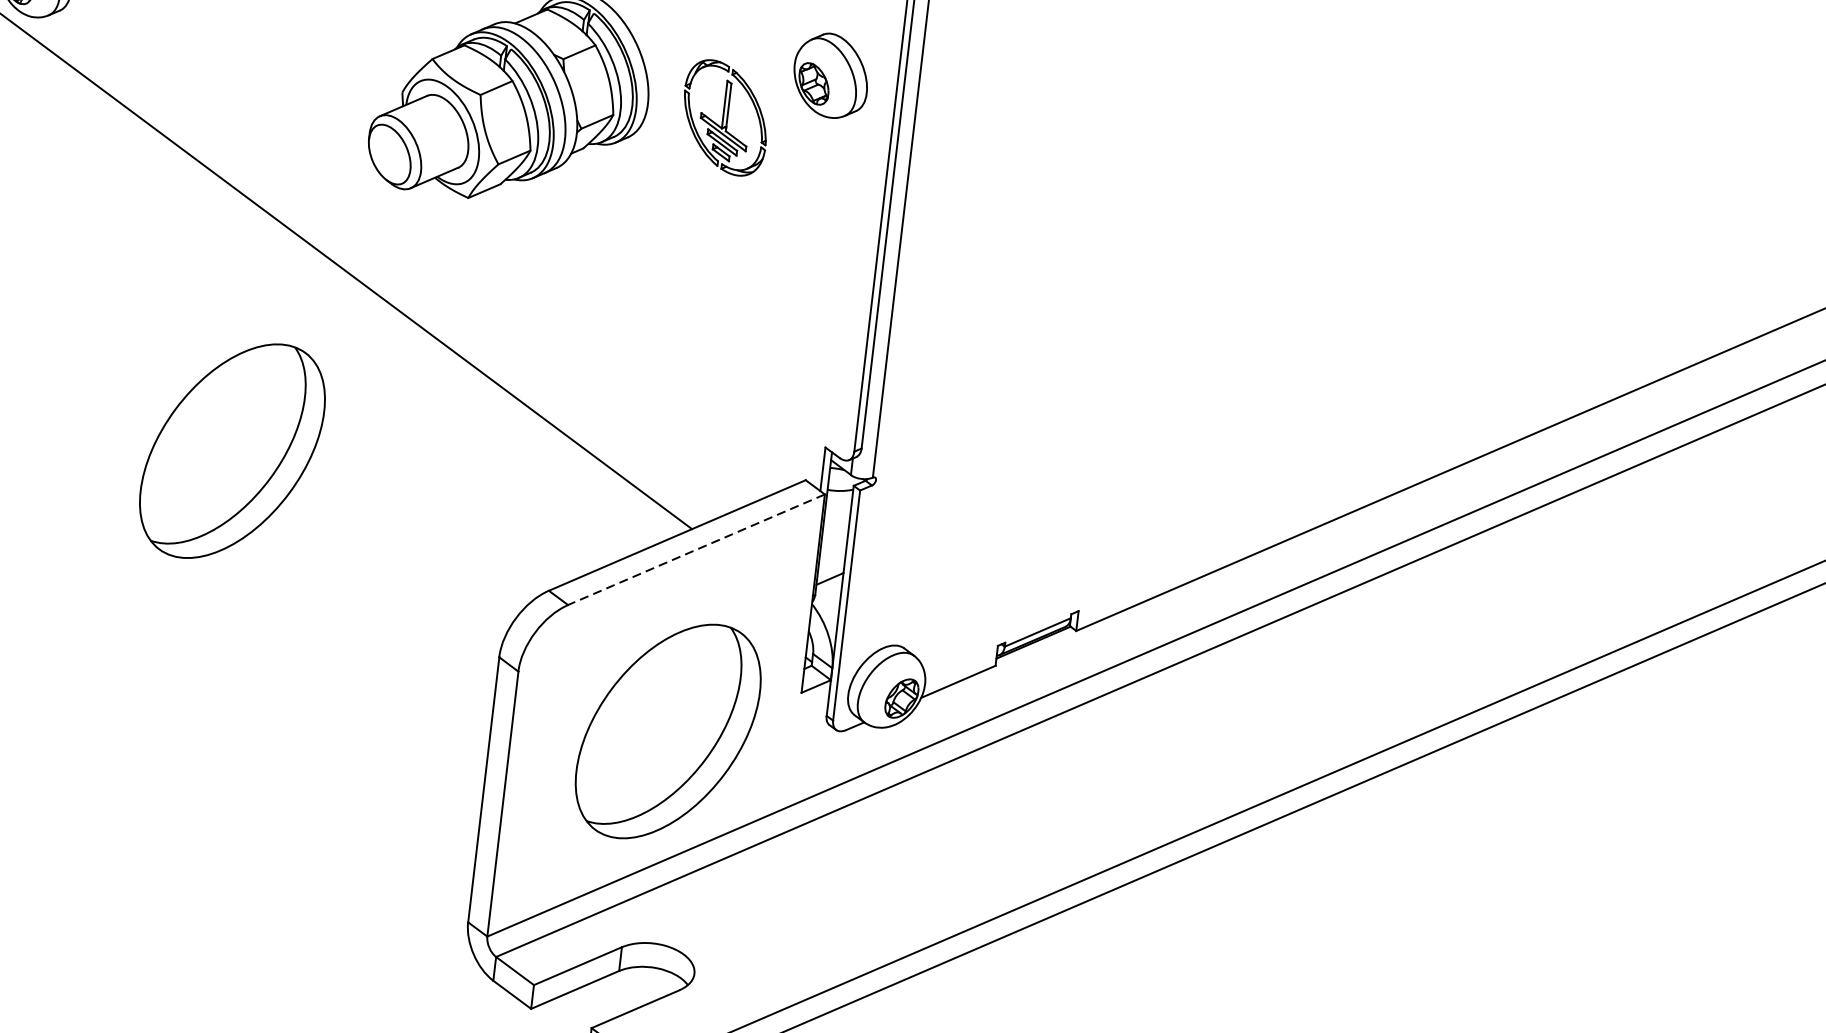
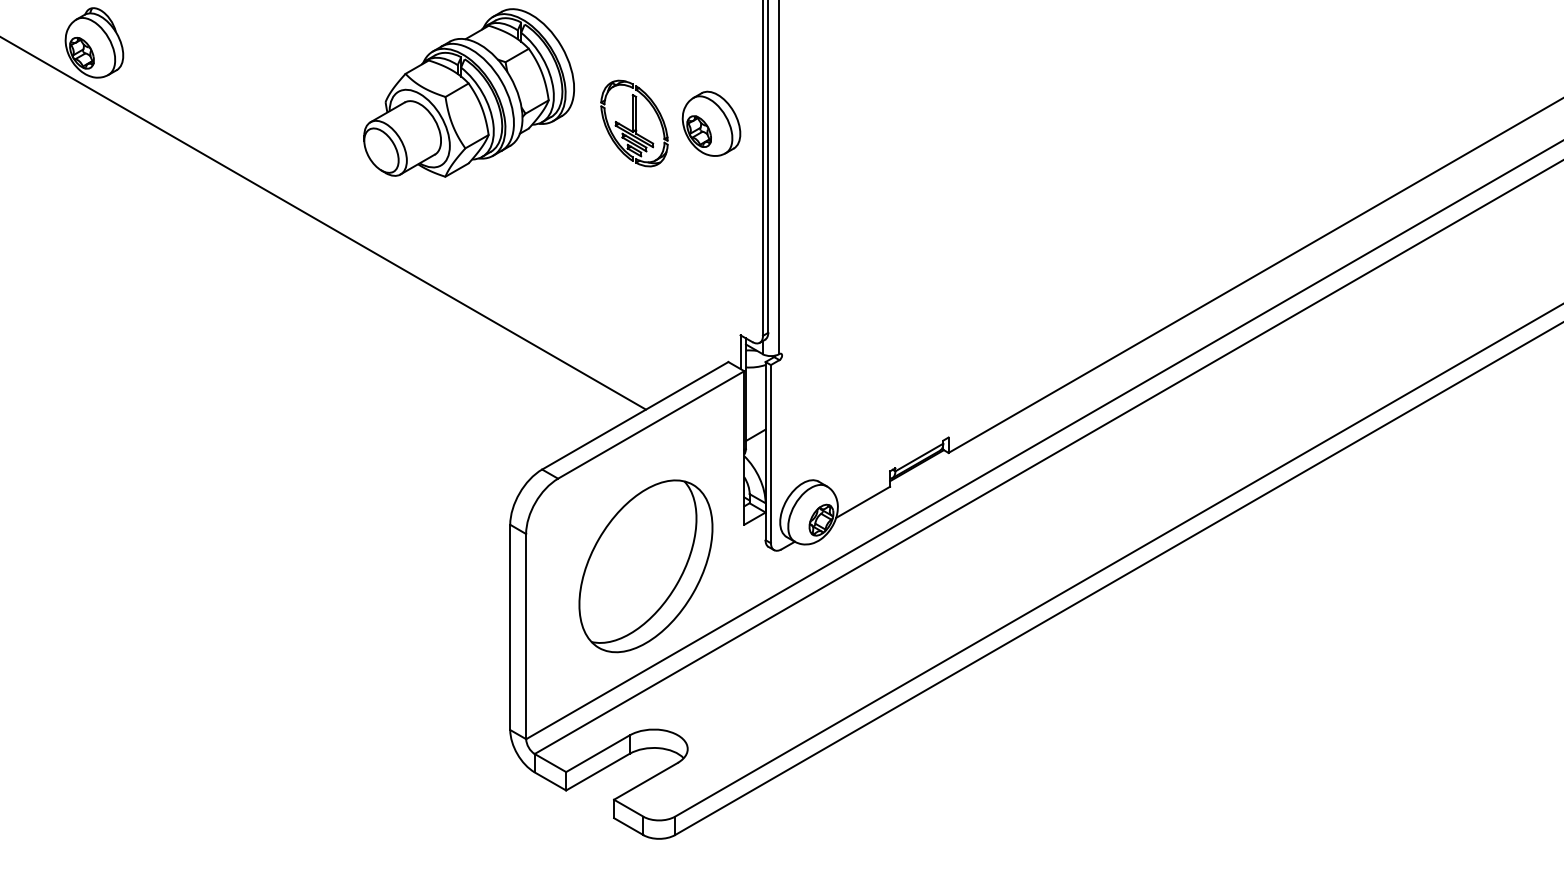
part: (831, 75) -> (711, 123), moved
part: (725, 117) -> (634, 123), moved
part: (231, 451) -> (287, 391), removed
line: (696, 549) -> (651, 424), dashed -> solid

